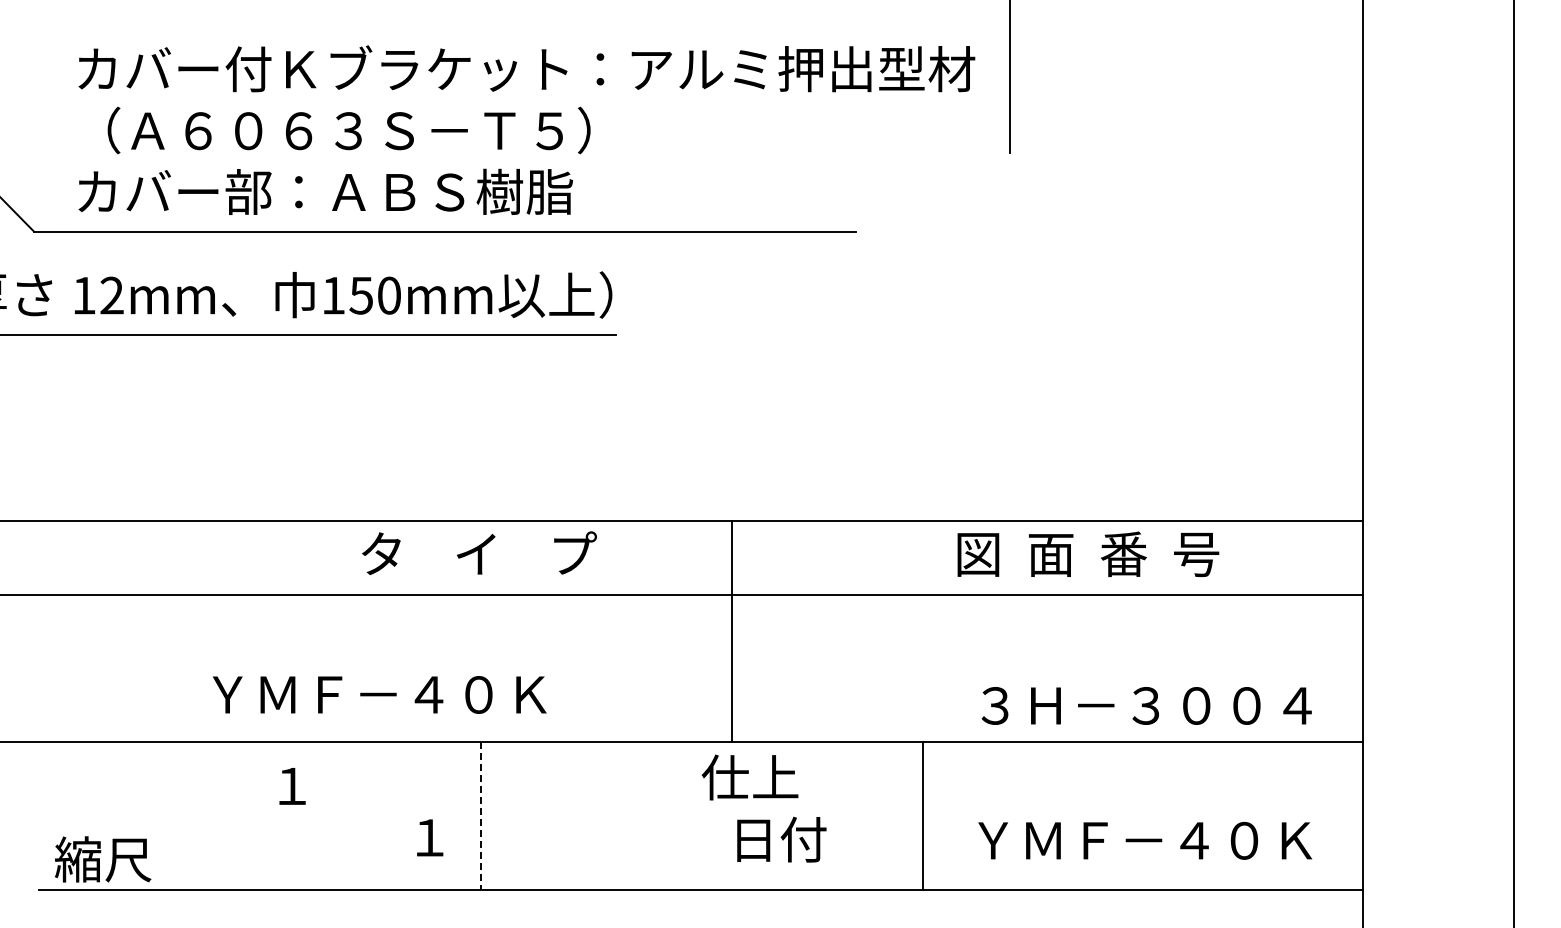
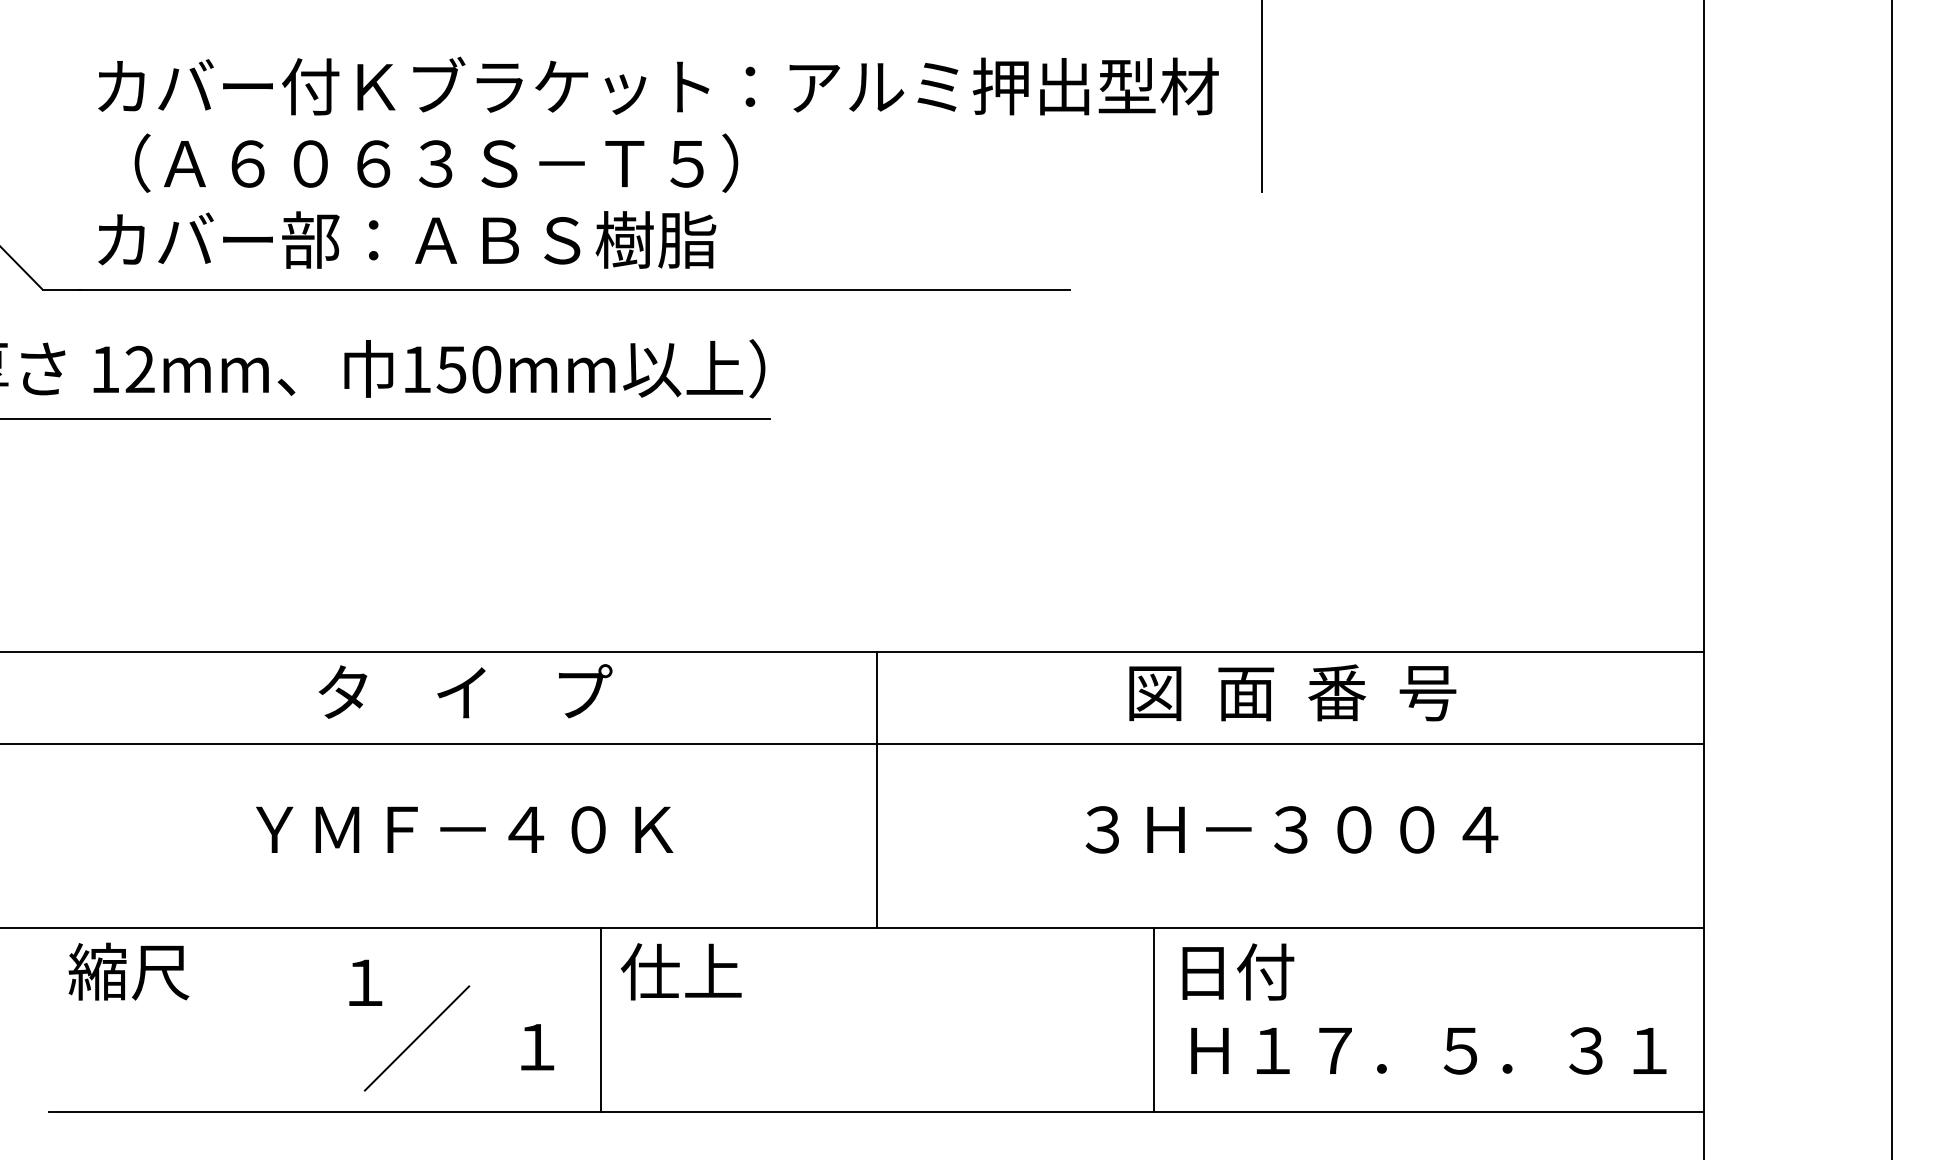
text: (479, 552) -> (465, 690), moved
text: (1088, 554) -> (1292, 693), moved
line: (731, 631) -> (876, 789), moved
text: (379, 694) -> (464, 829), moved
text: (1146, 705) -> (1291, 829), moved
text: (749, 777) -> (680, 971), moved
line: (480, 816) -> (600, 1020), dashed -> solid
line: (333, 830) -> (416, 1038), added
text: (781, 839) -> (1237, 971), moved
text: (1143, 840) -> (1429, 1050), ＹＭＦ－４０Ｋ -> Ｈ１７．５．３１
text: (103, 859) -> (129, 971), moved

